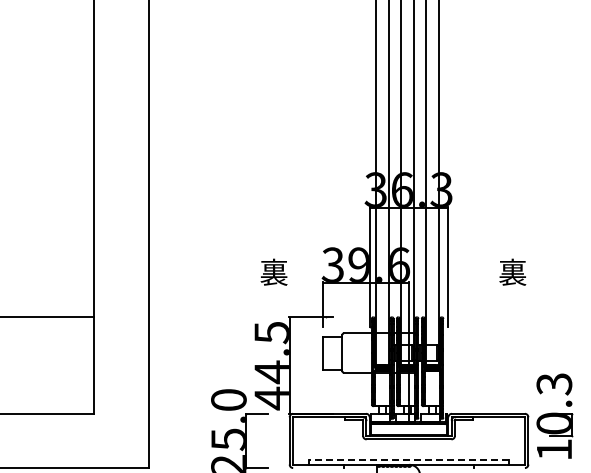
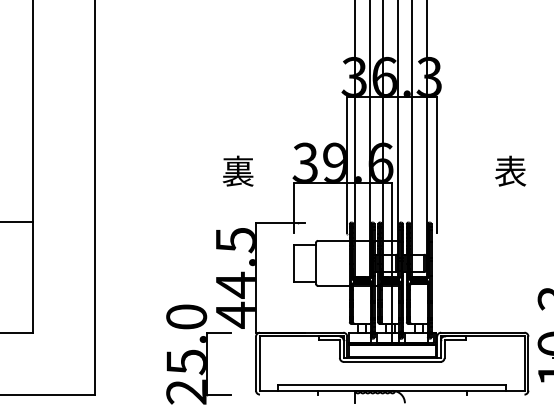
text: (512, 273) -> (510, 172), 裏 -> 表
line: (409, 459) -> (392, 384), dashed -> solid

